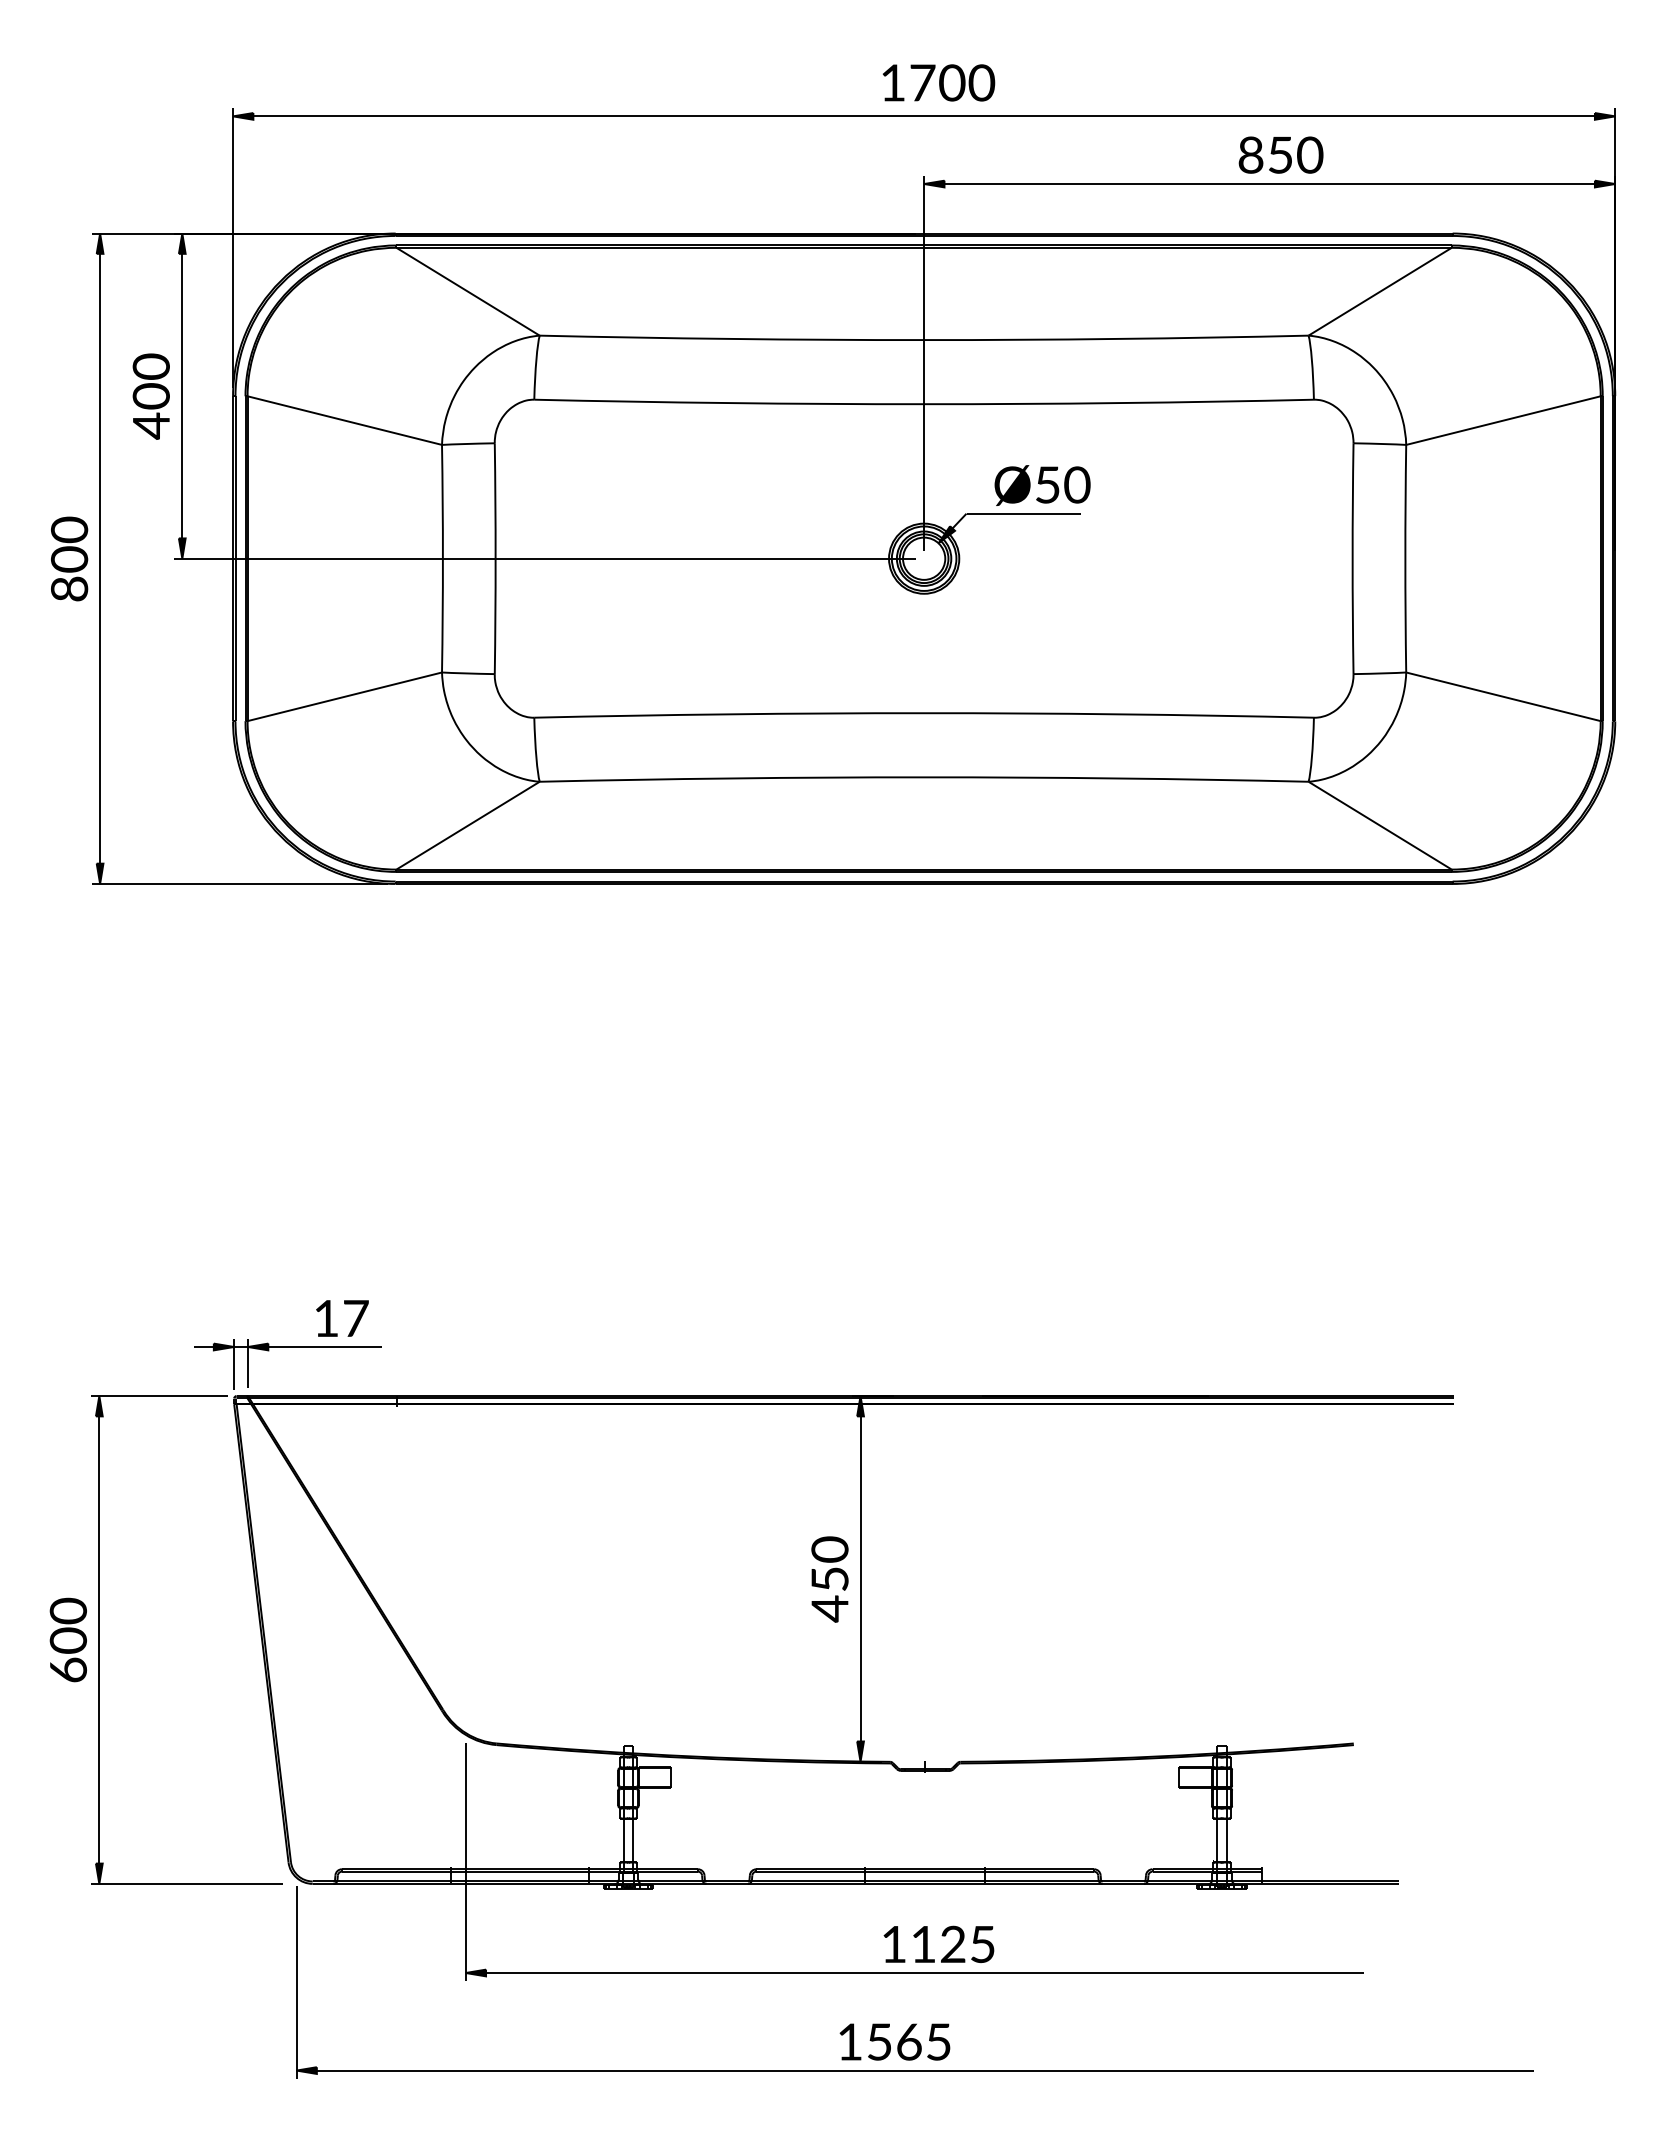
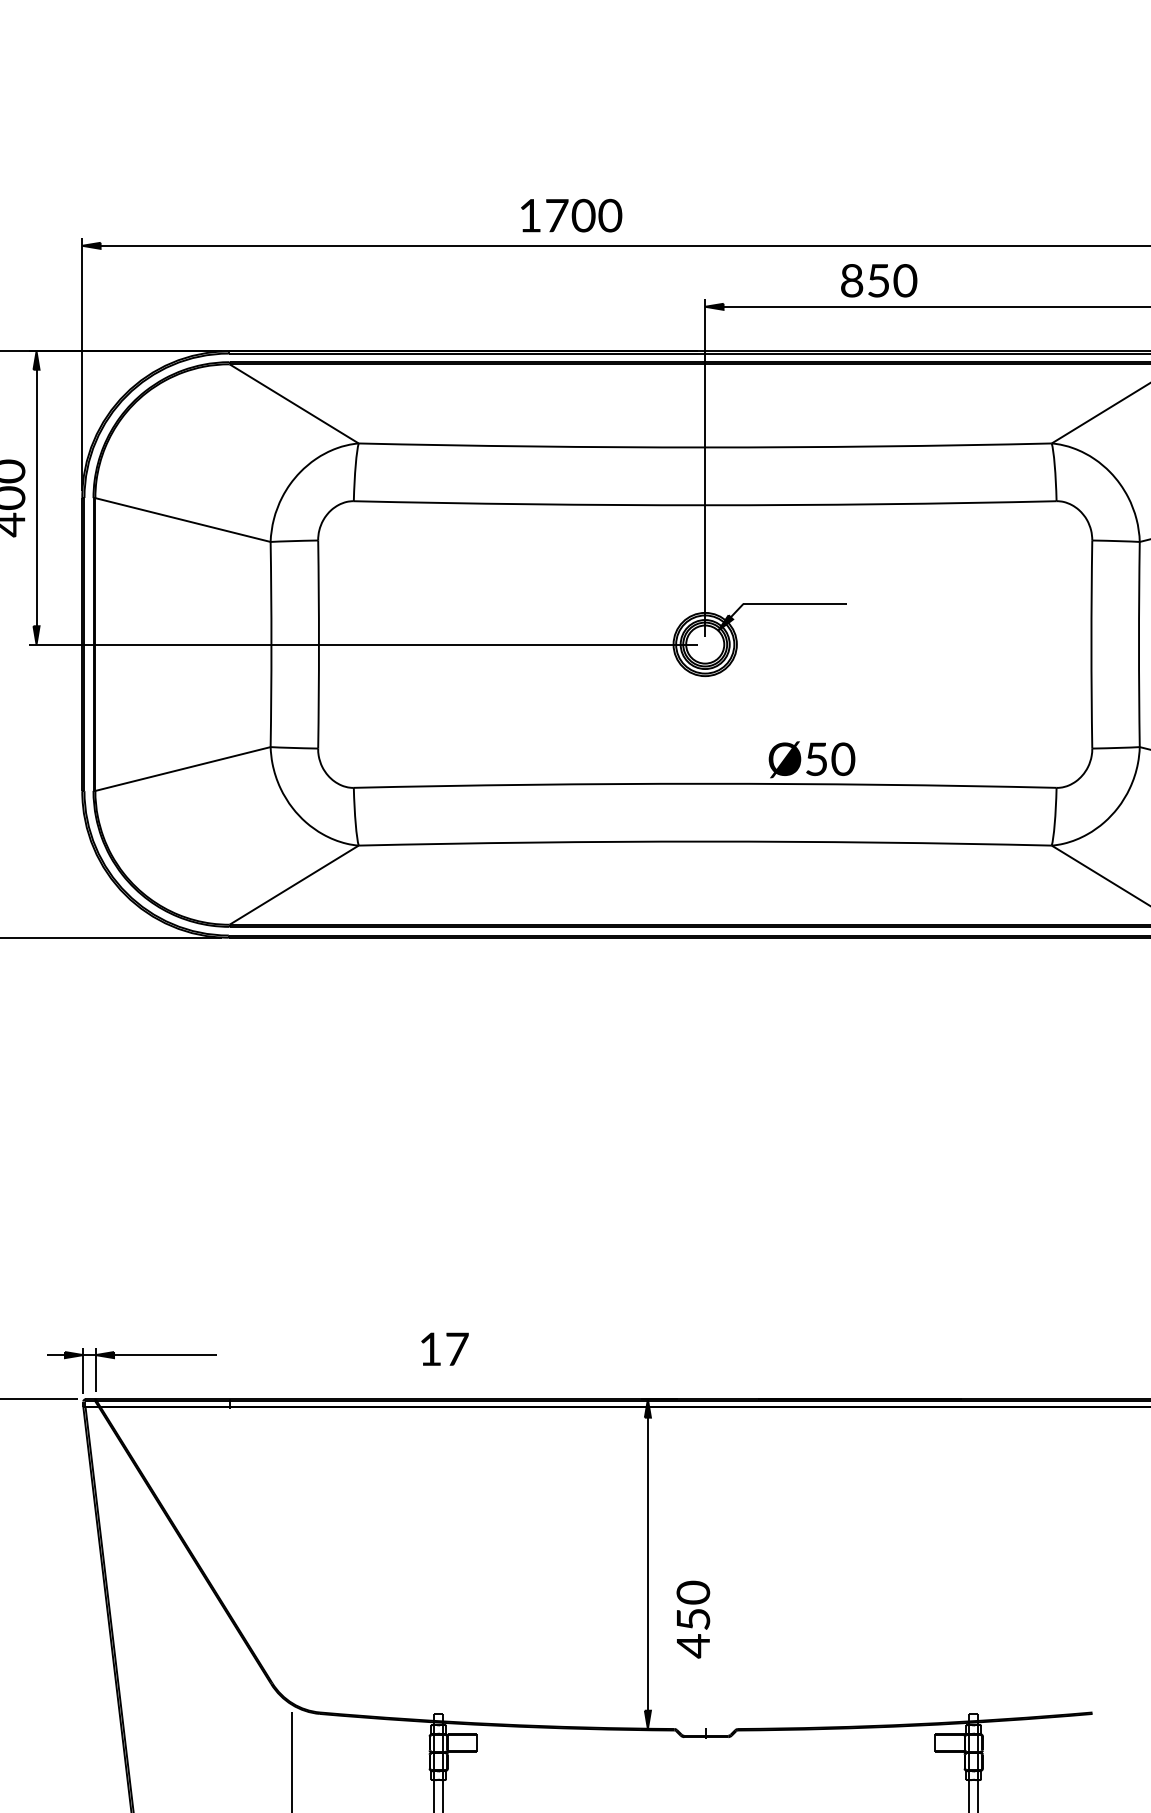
text: (938, 82) -> (571, 215), moved
text: (1280, 154) -> (878, 280), moved
text: (1042, 485) -> (811, 759), moved
text: (342, 1318) -> (445, 1349), moved
text: (829, 1579) -> (692, 1619), moved

